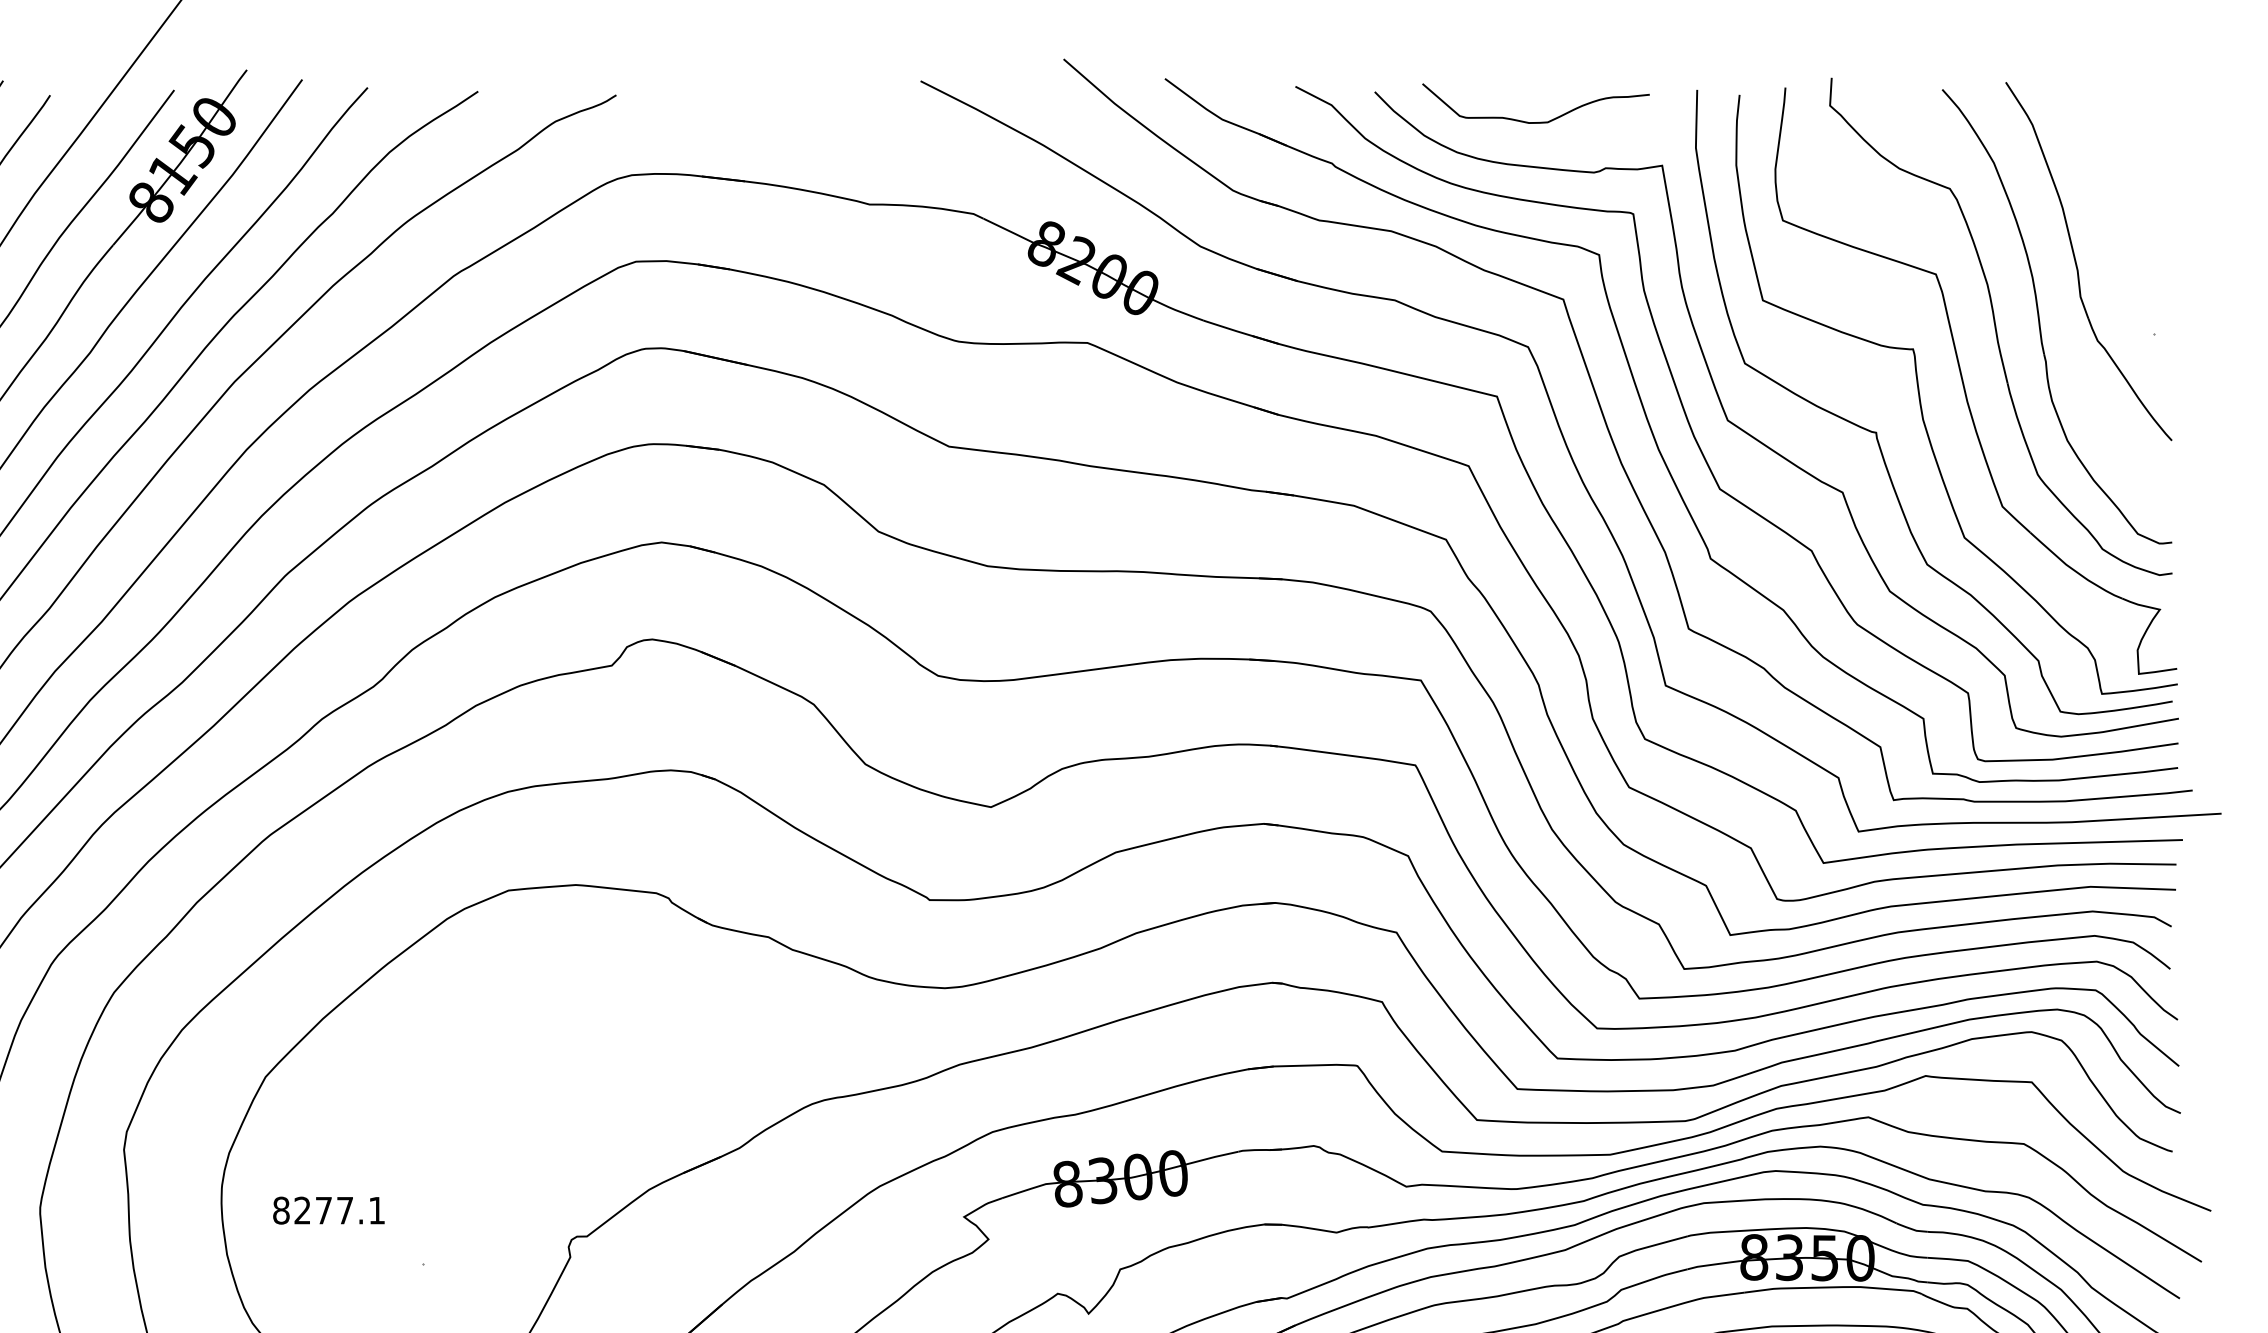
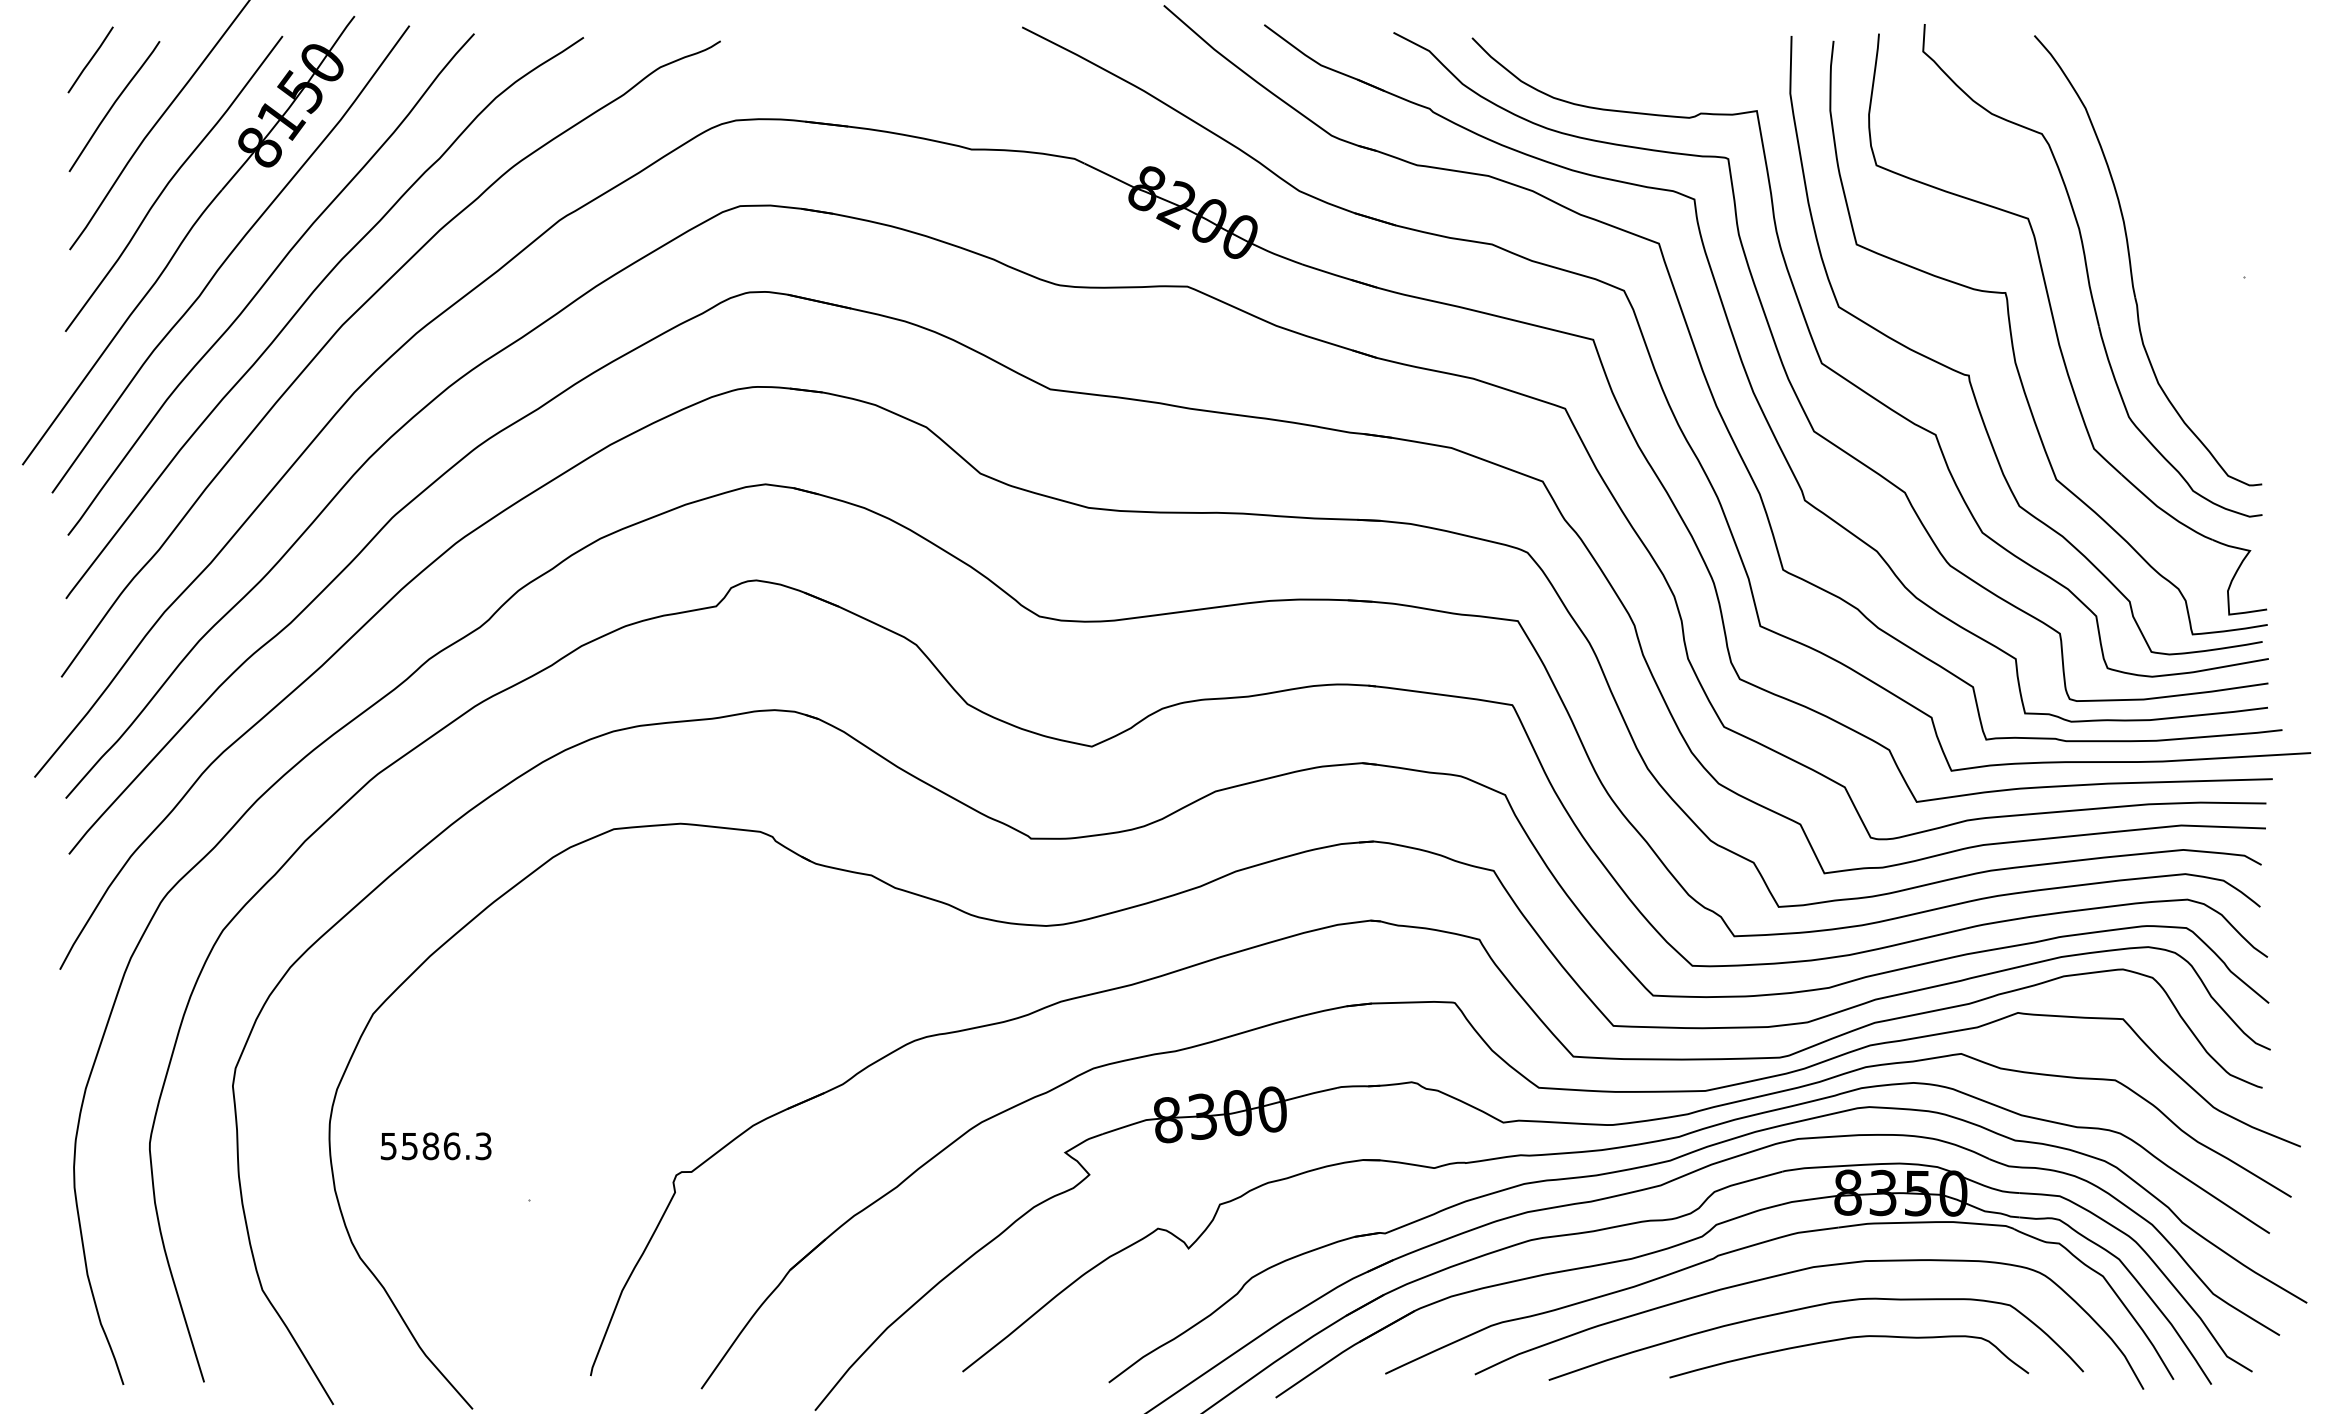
curve: (1535, 121) -> (1631, 67), removed
part: (2077, 265) -> (2168, 209), removed
text: (328, 1210) -> (435, 1146), 8277.1 -> 5586.3

